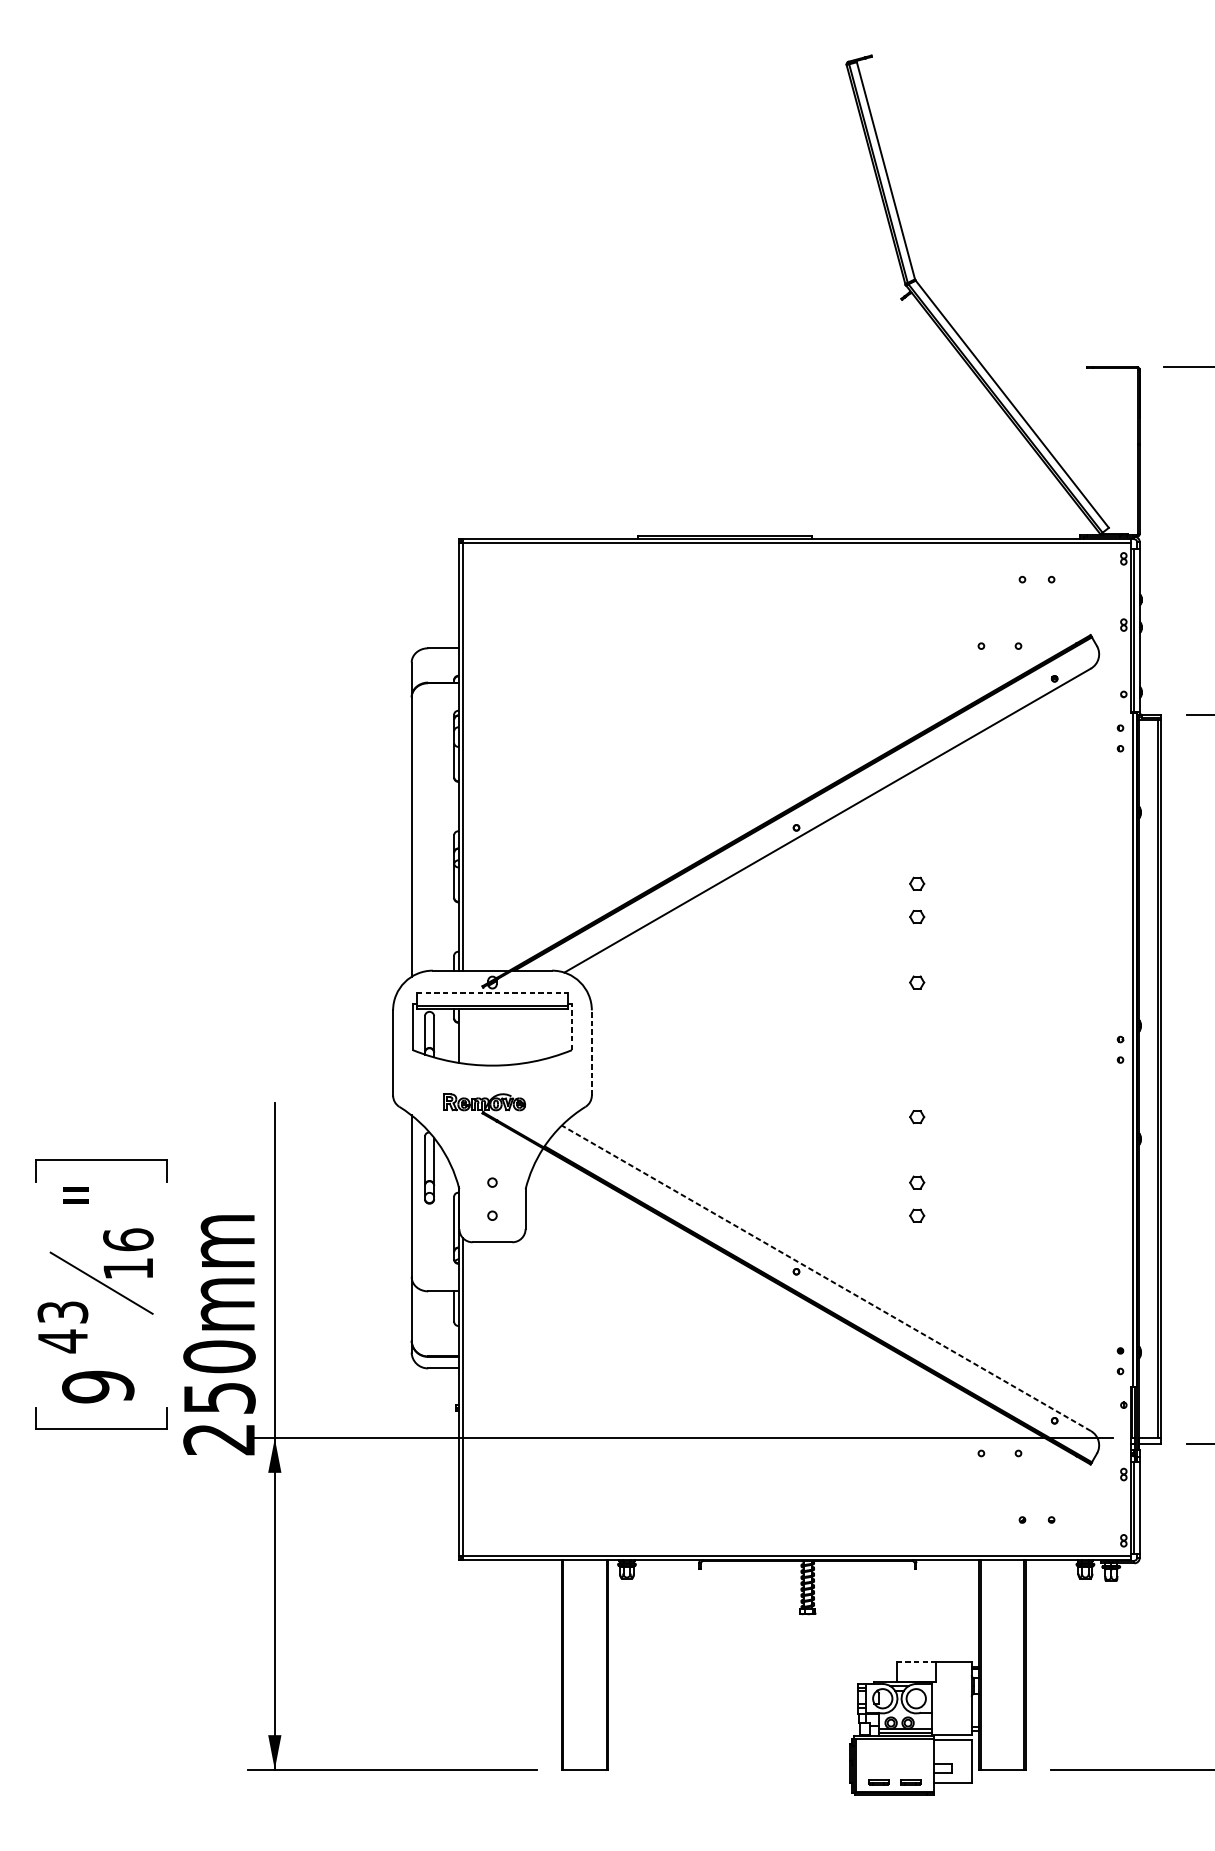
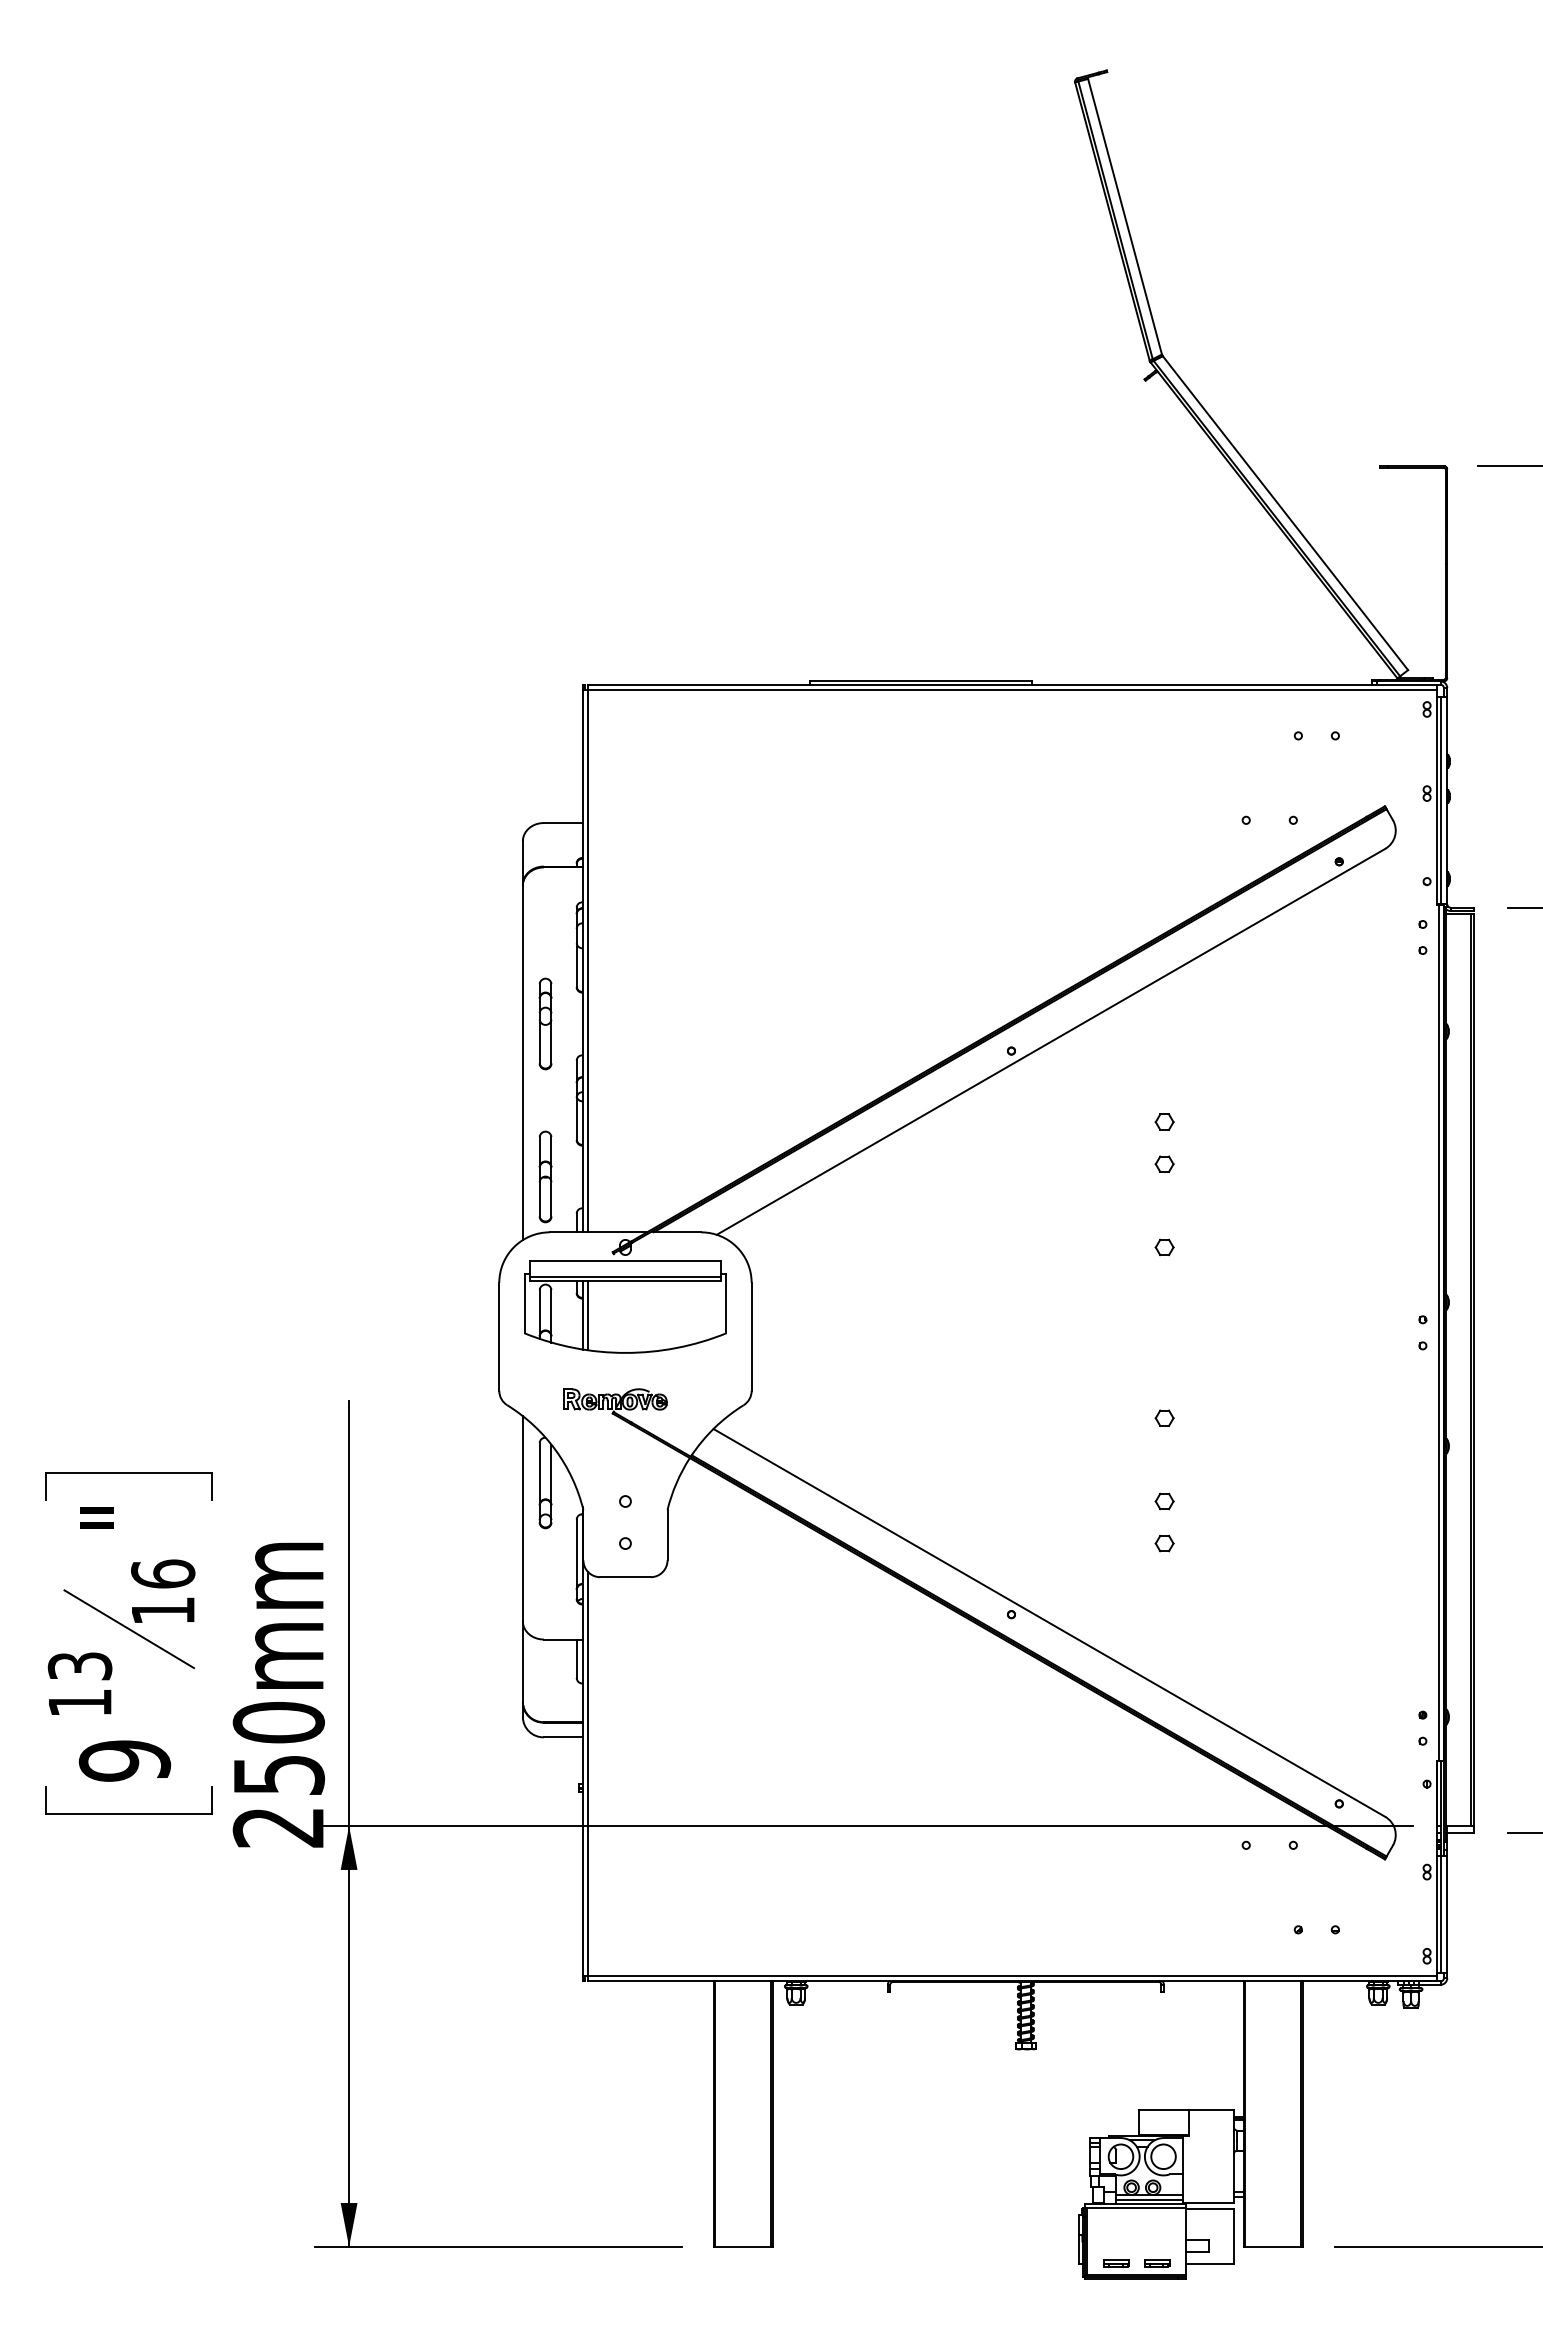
part: (429, 806) -> (545, 1023), added
part: (429, 926) -> (545, 1176), added
line: (492, 993) -> (625, 1261), dashed -> solid
line: (572, 1026) -> (726, 1303), dashed -> solid
line: (462, 1036) -> (587, 1315), added
line: (591, 1052) -> (751, 1336), dashed -> solid
line: (826, 1277) -> (1049, 1622), dashed -> solid
text: (63, 1340) -> (80, 1702), 43 -> 13
line: (916, 1661) -> (1163, 2109), dashed -> solid

